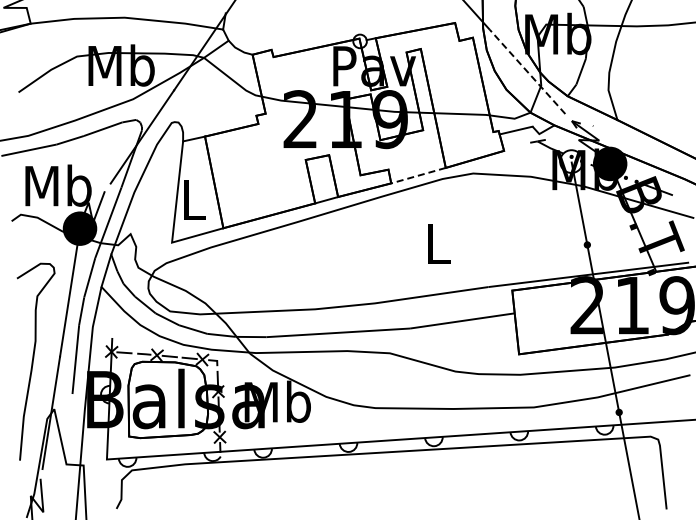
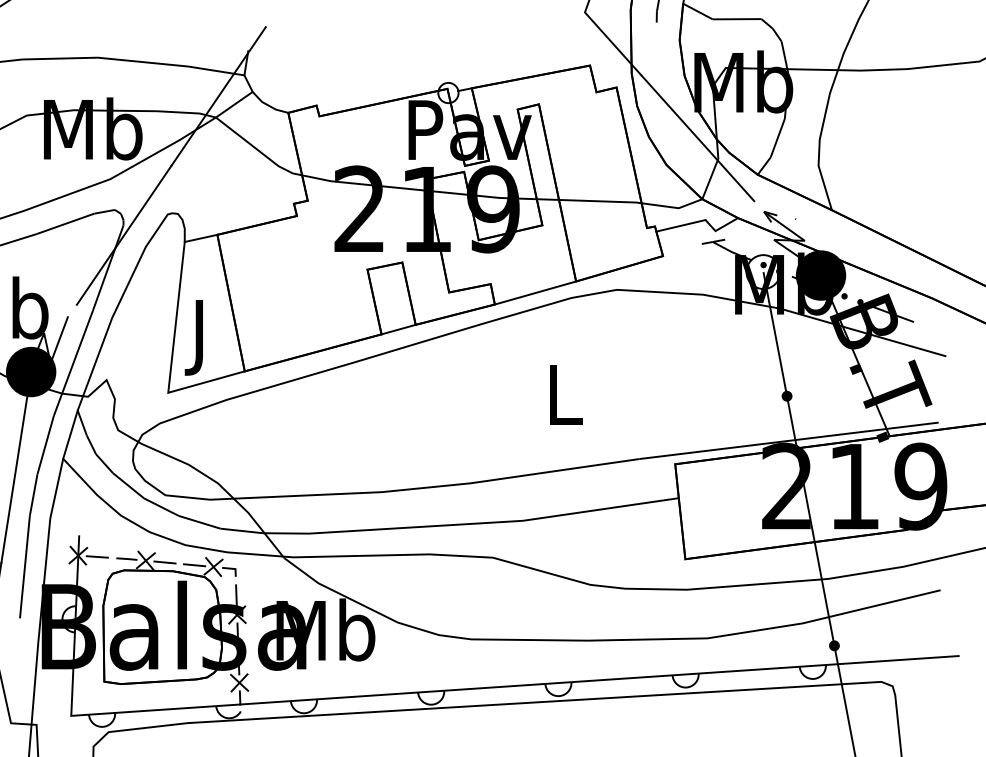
line: (527, 71) -> (697, 137), dashed -> solid
line: (418, 175) -> (535, 292), dashed -> solid
text: (194, 205) -> (201, 337), L -> J

